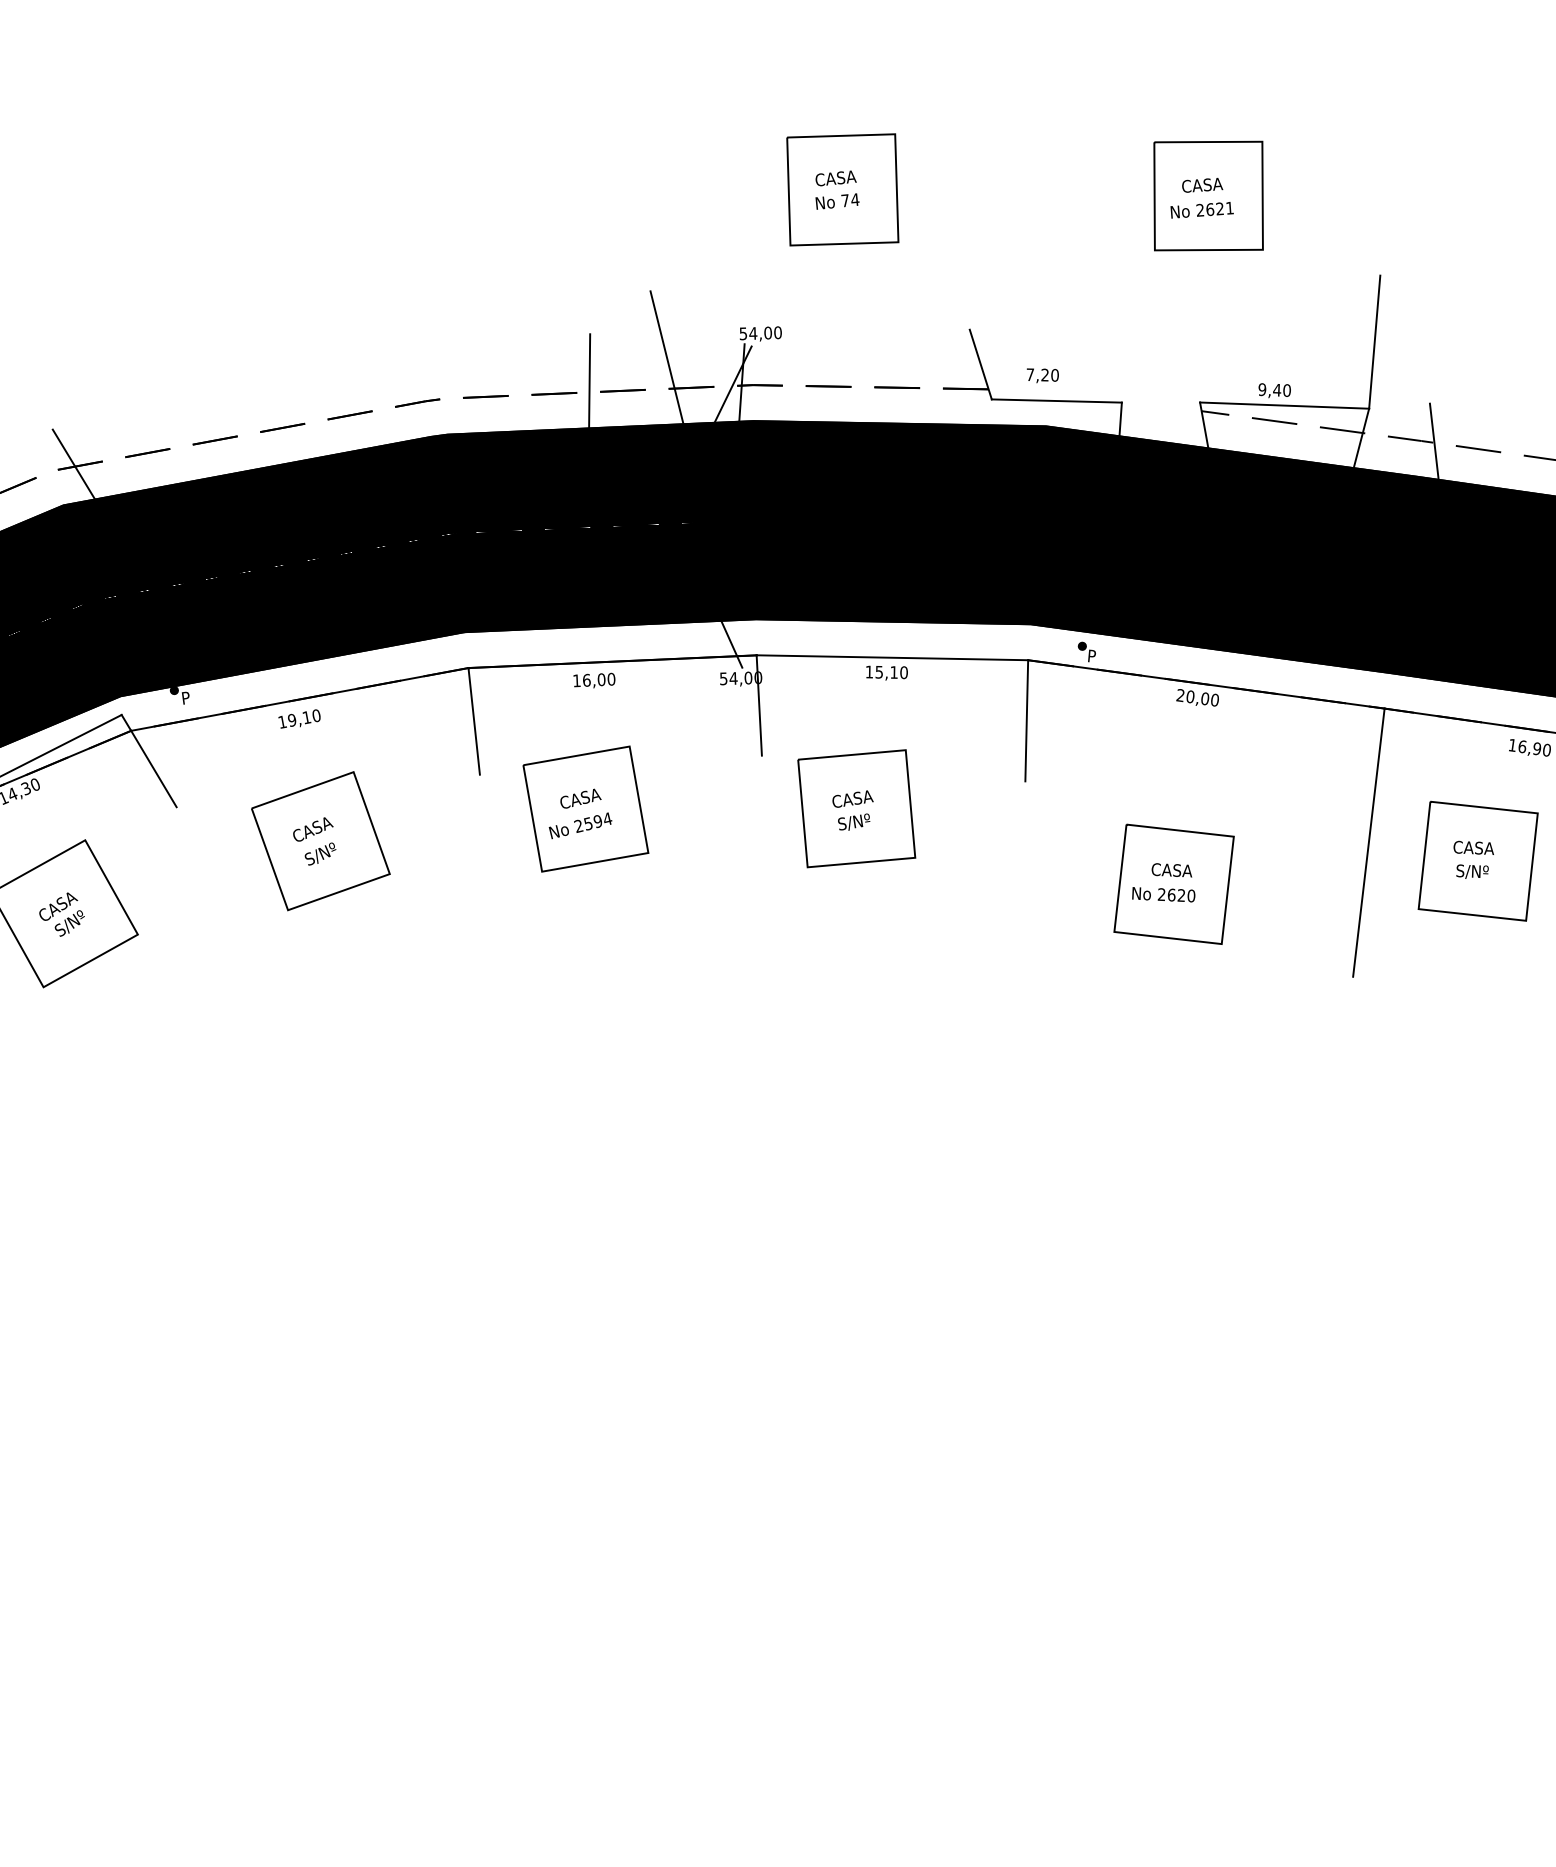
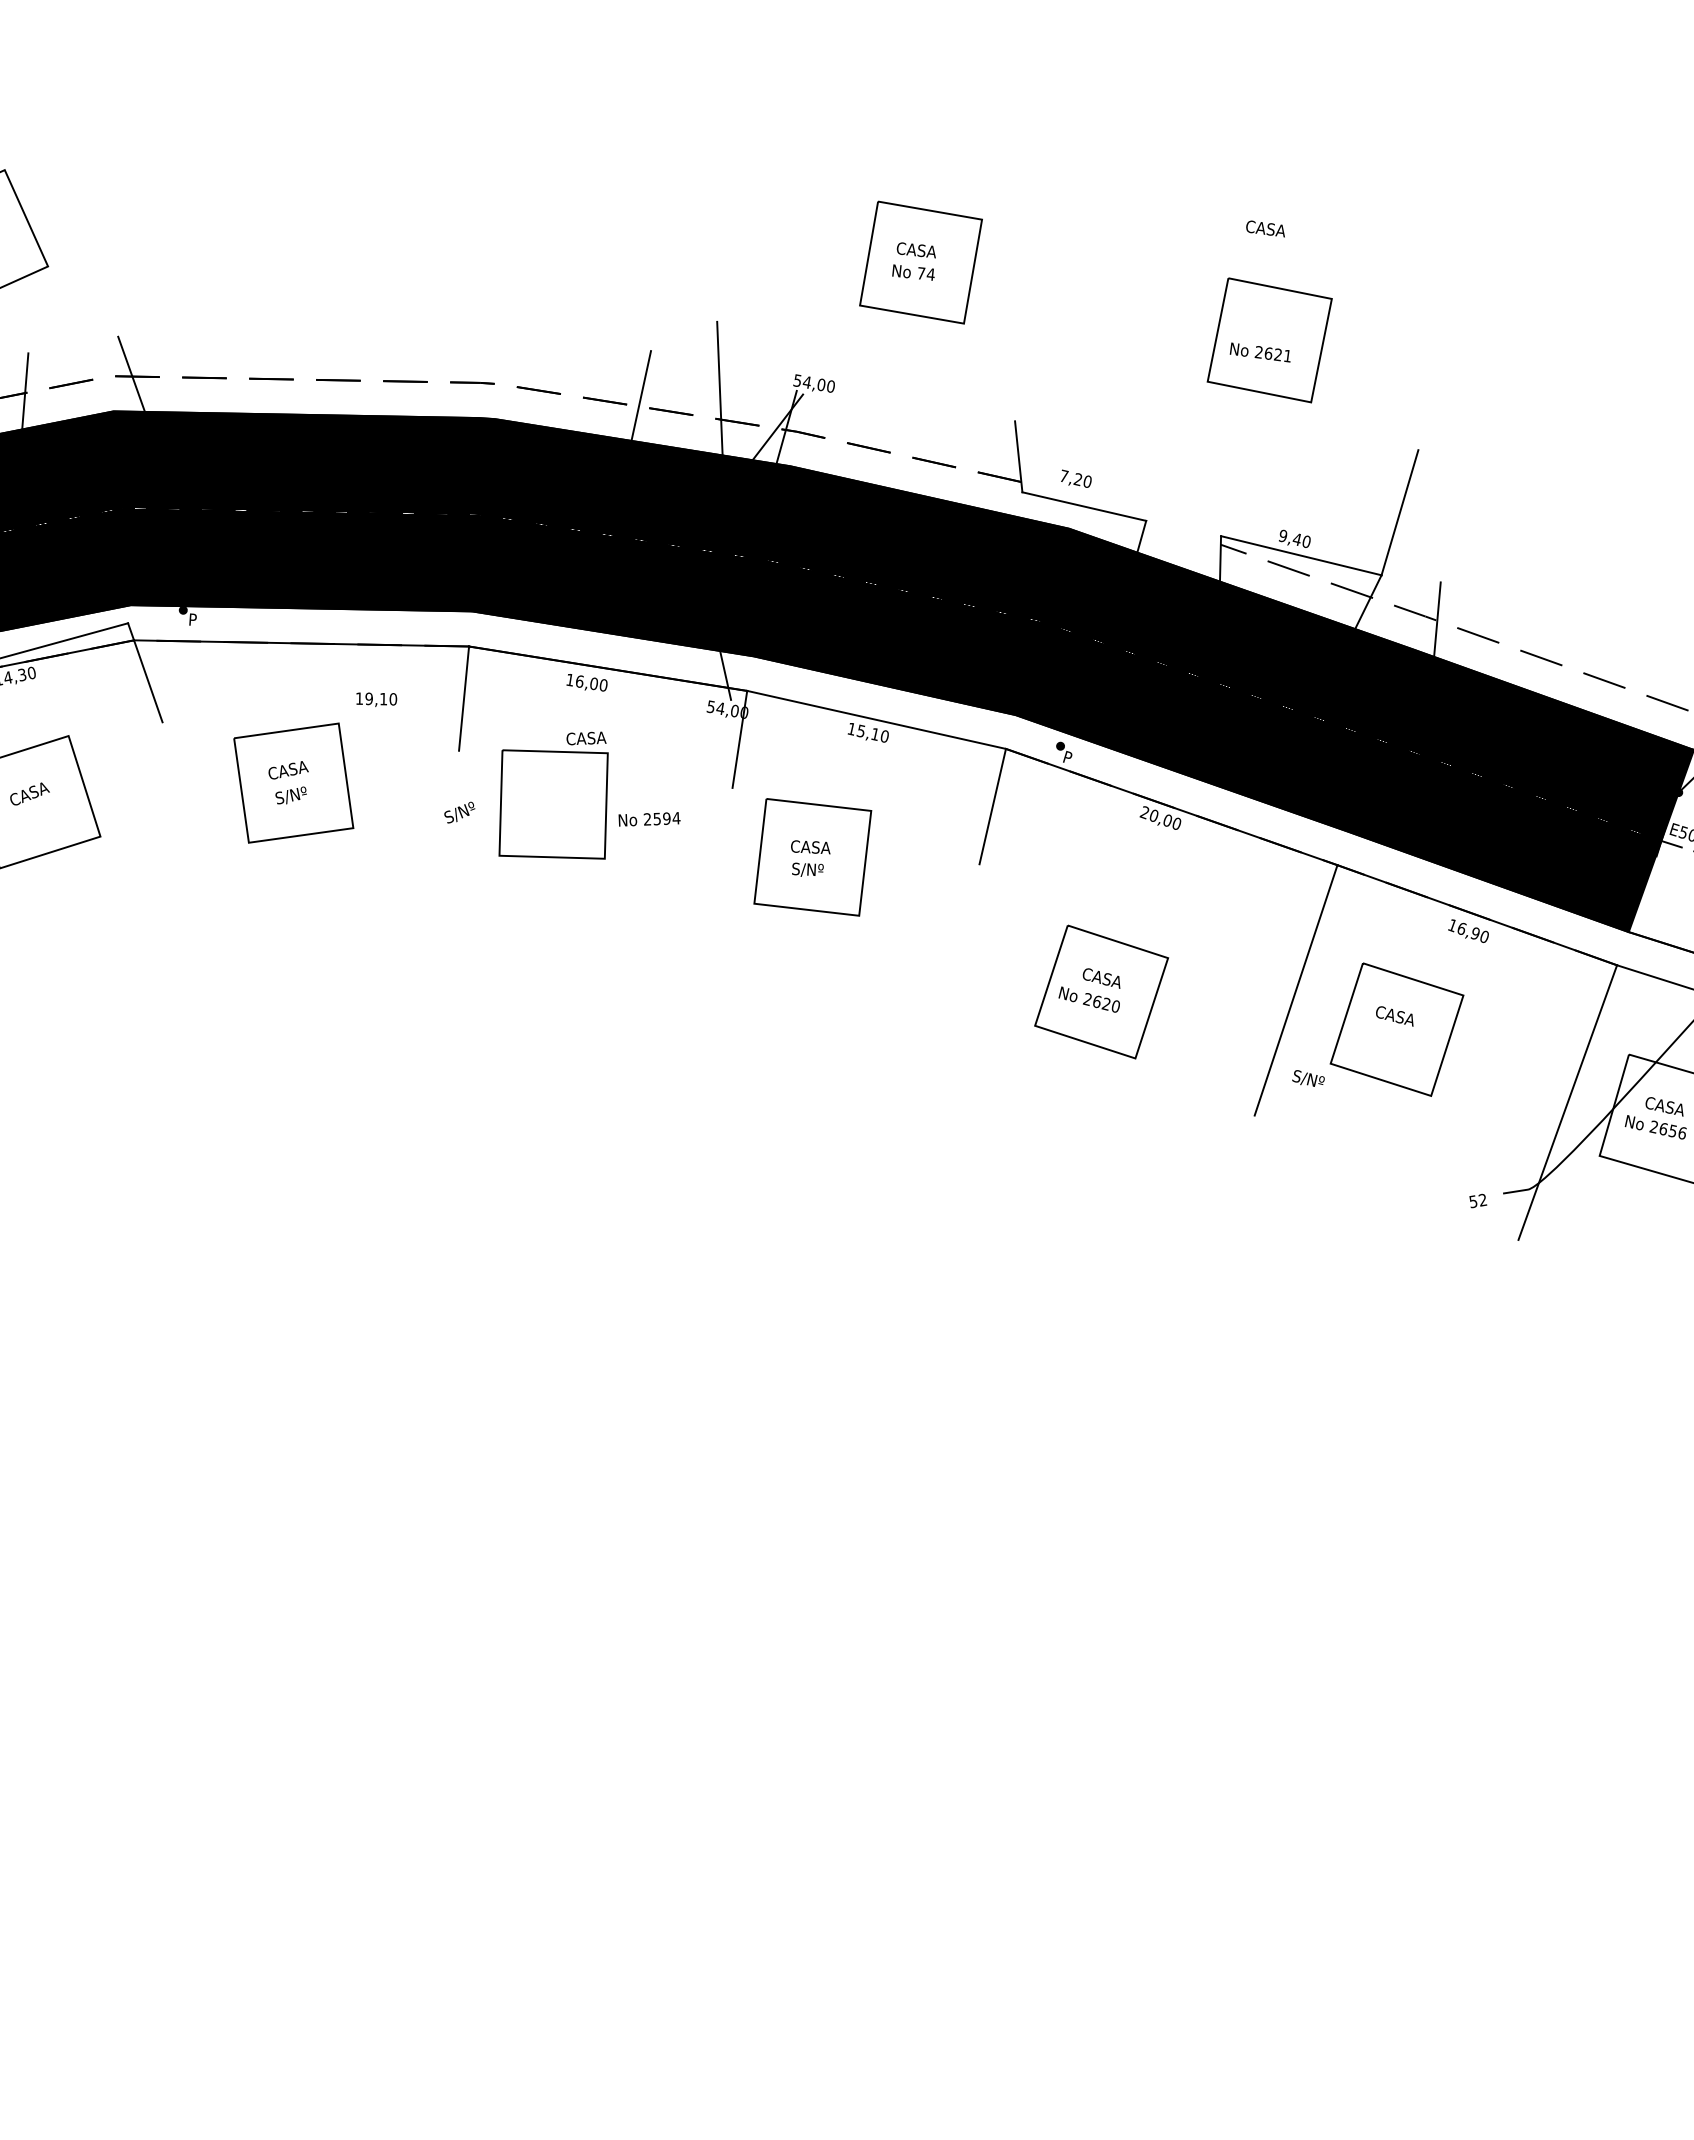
text: (1201, 185) -> (1265, 228), moved
text: (299, 719) -> (376, 699), moved
text: (580, 798) -> (586, 738), moved
text: (580, 825) -> (649, 819), moved
text: (1472, 870) -> (1308, 1078), moved
text: (69, 923) -> (459, 812), moved

